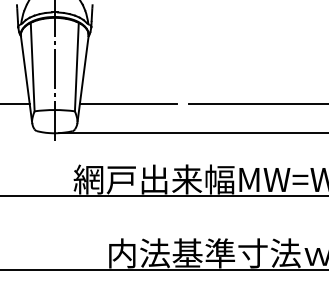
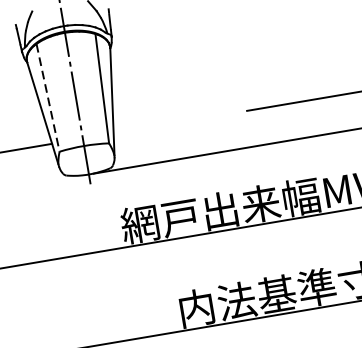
line: (32, 67) -> (47, 98), solid -> dashed
line: (127, 104) -> (172, 124), removed

